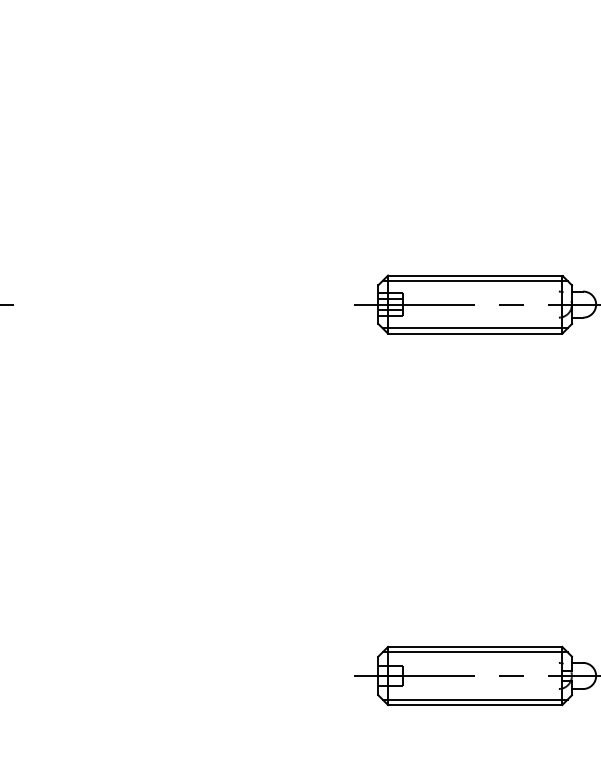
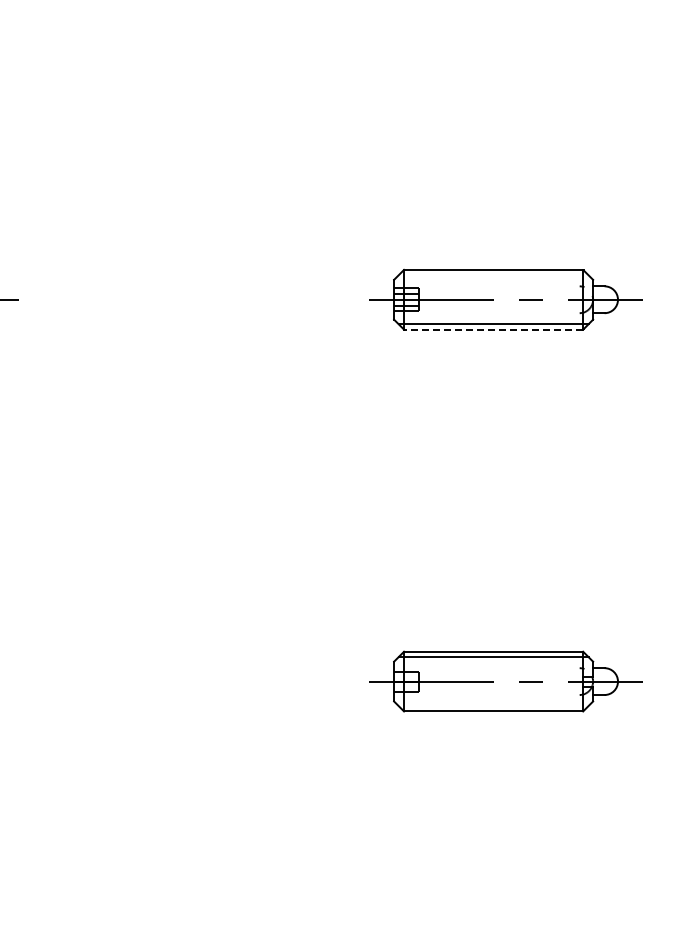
line: (475, 281) -> (493, 275), removed
line: (475, 333) -> (493, 329), solid -> dashed
line: (475, 700) -> (493, 706), removed

